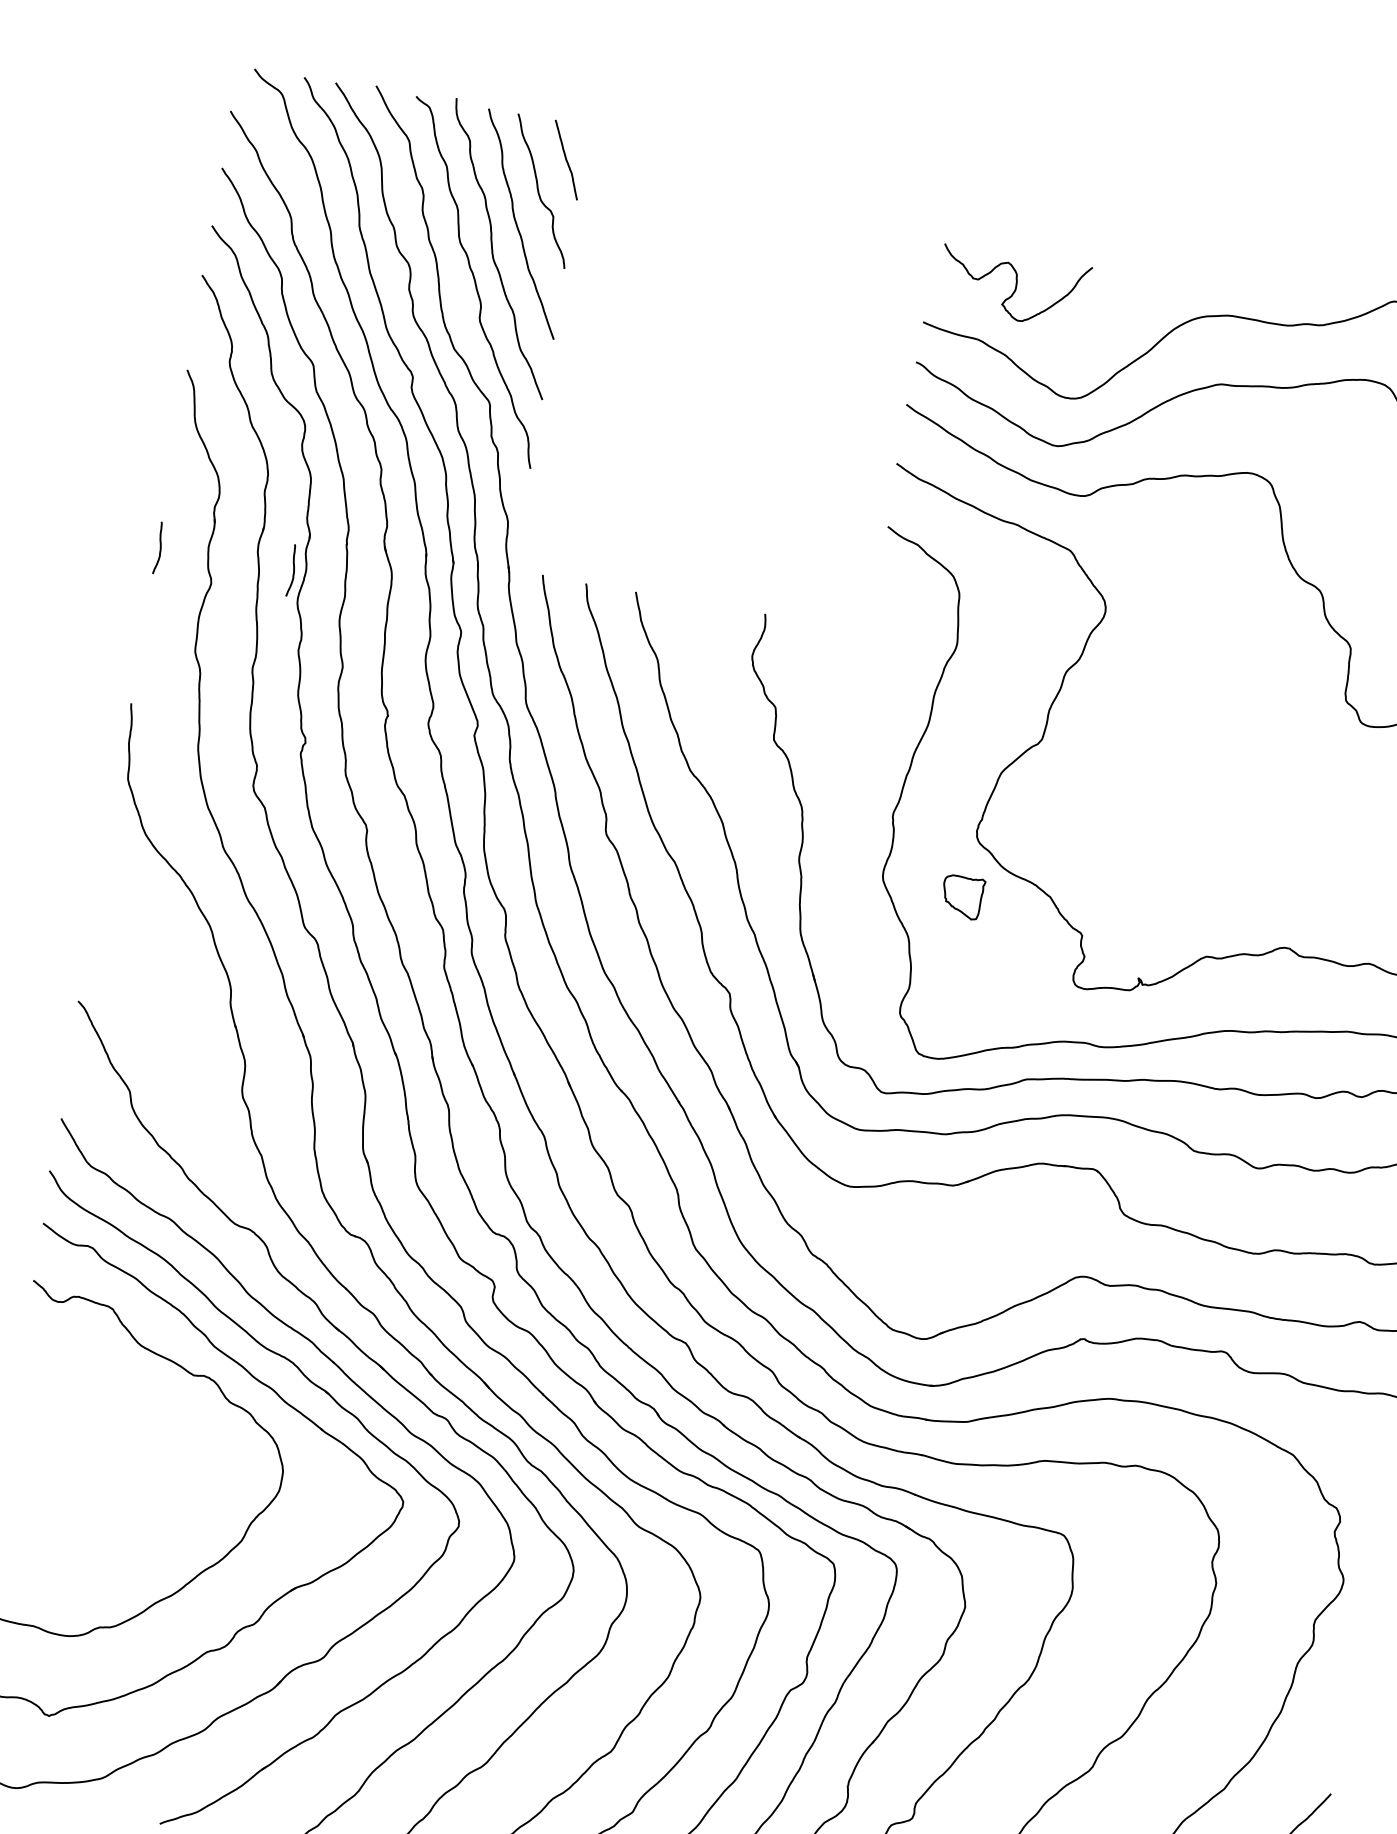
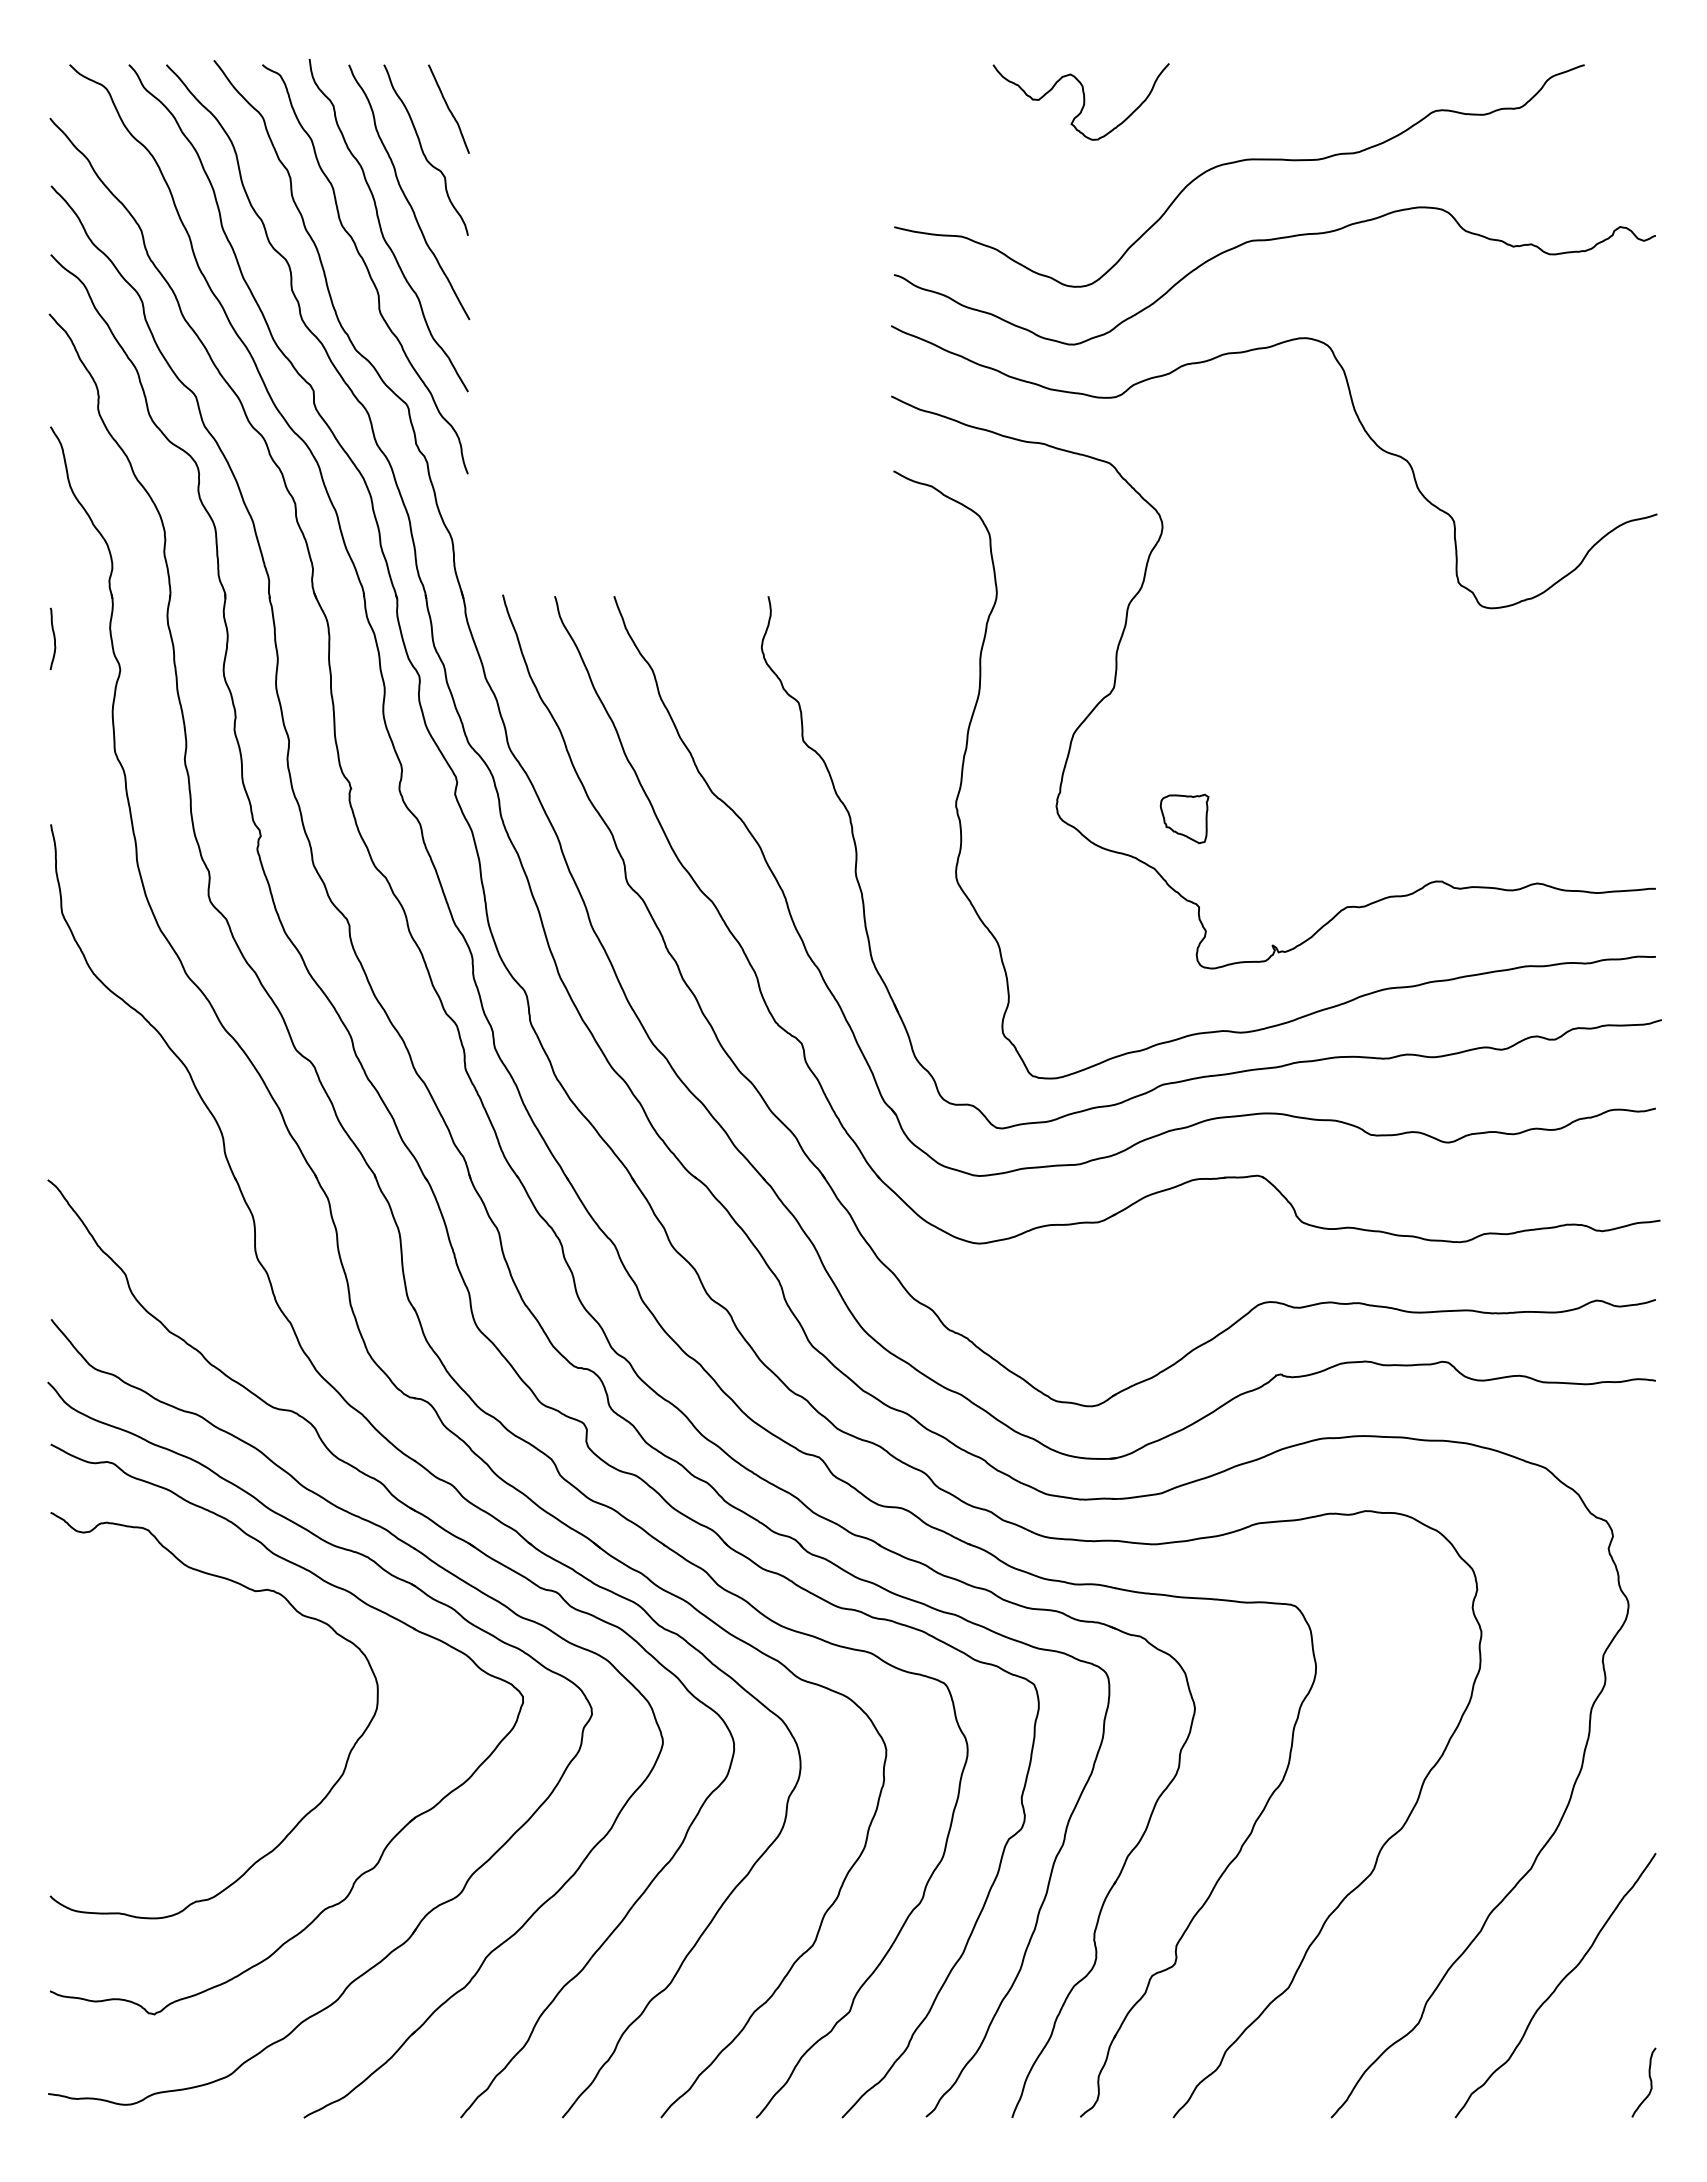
curve: (1015, 287) -> (1083, 101), moved
curve: (293, 570) -> (212, 638), removed
part: (962, 896) -> (1184, 818), moved

